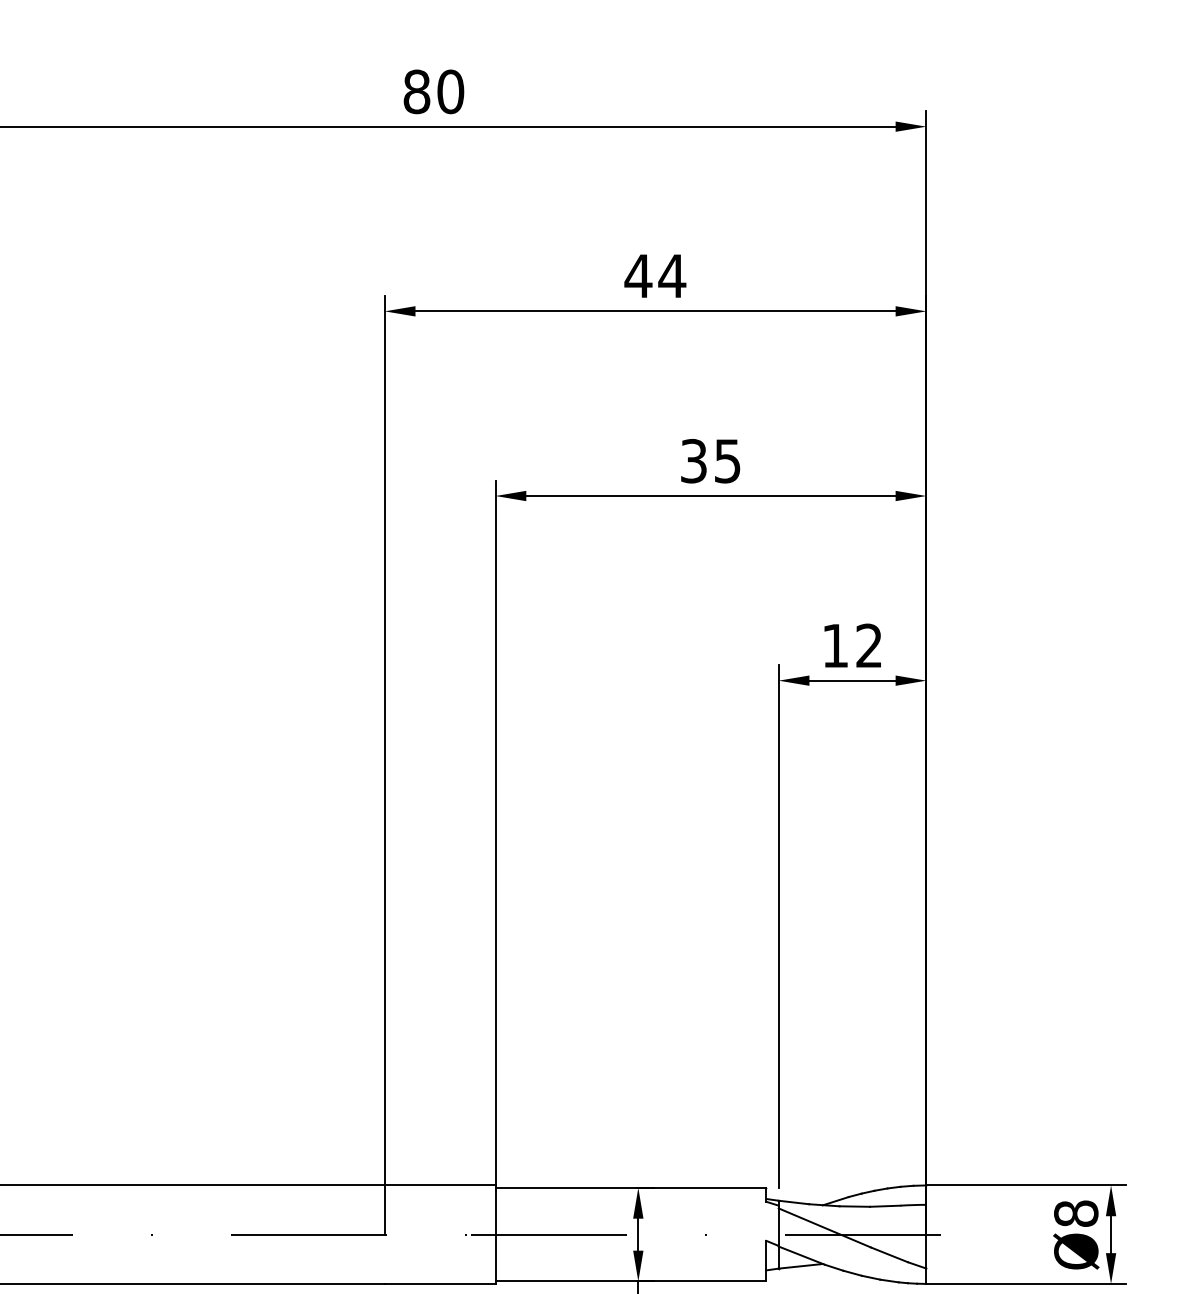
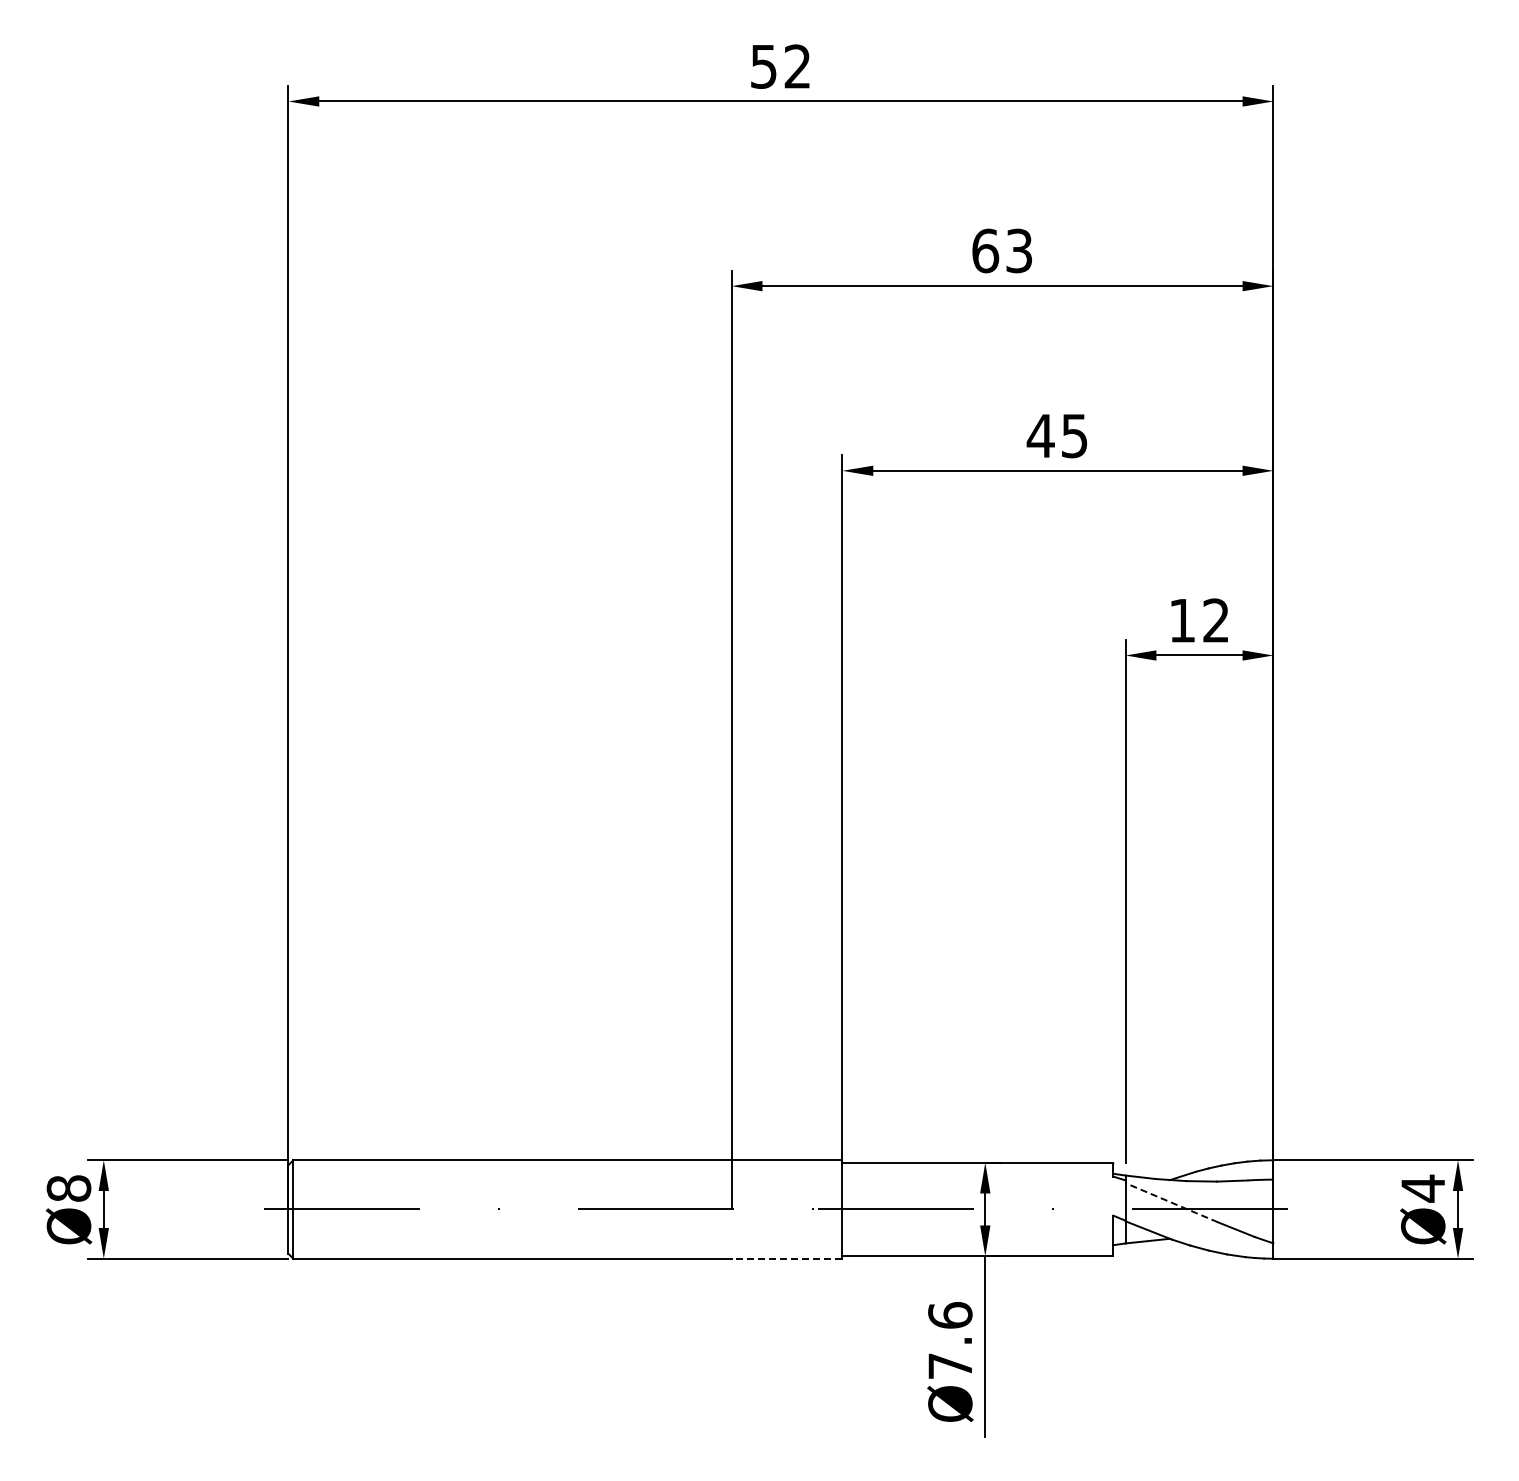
text: (433, 91) -> (780, 66), 80 -> 52
text: (655, 275) -> (1002, 250), 44 -> 63
text: (693, 460) -> (1040, 435), 35 -> 45
text: (1076, 1213) -> (1423, 1188), Ø8 -> Ø4
line: (824, 1227) -> (1171, 1202), solid -> dashed
line: (439, 1283) -> (786, 1258), solid -> dashed

